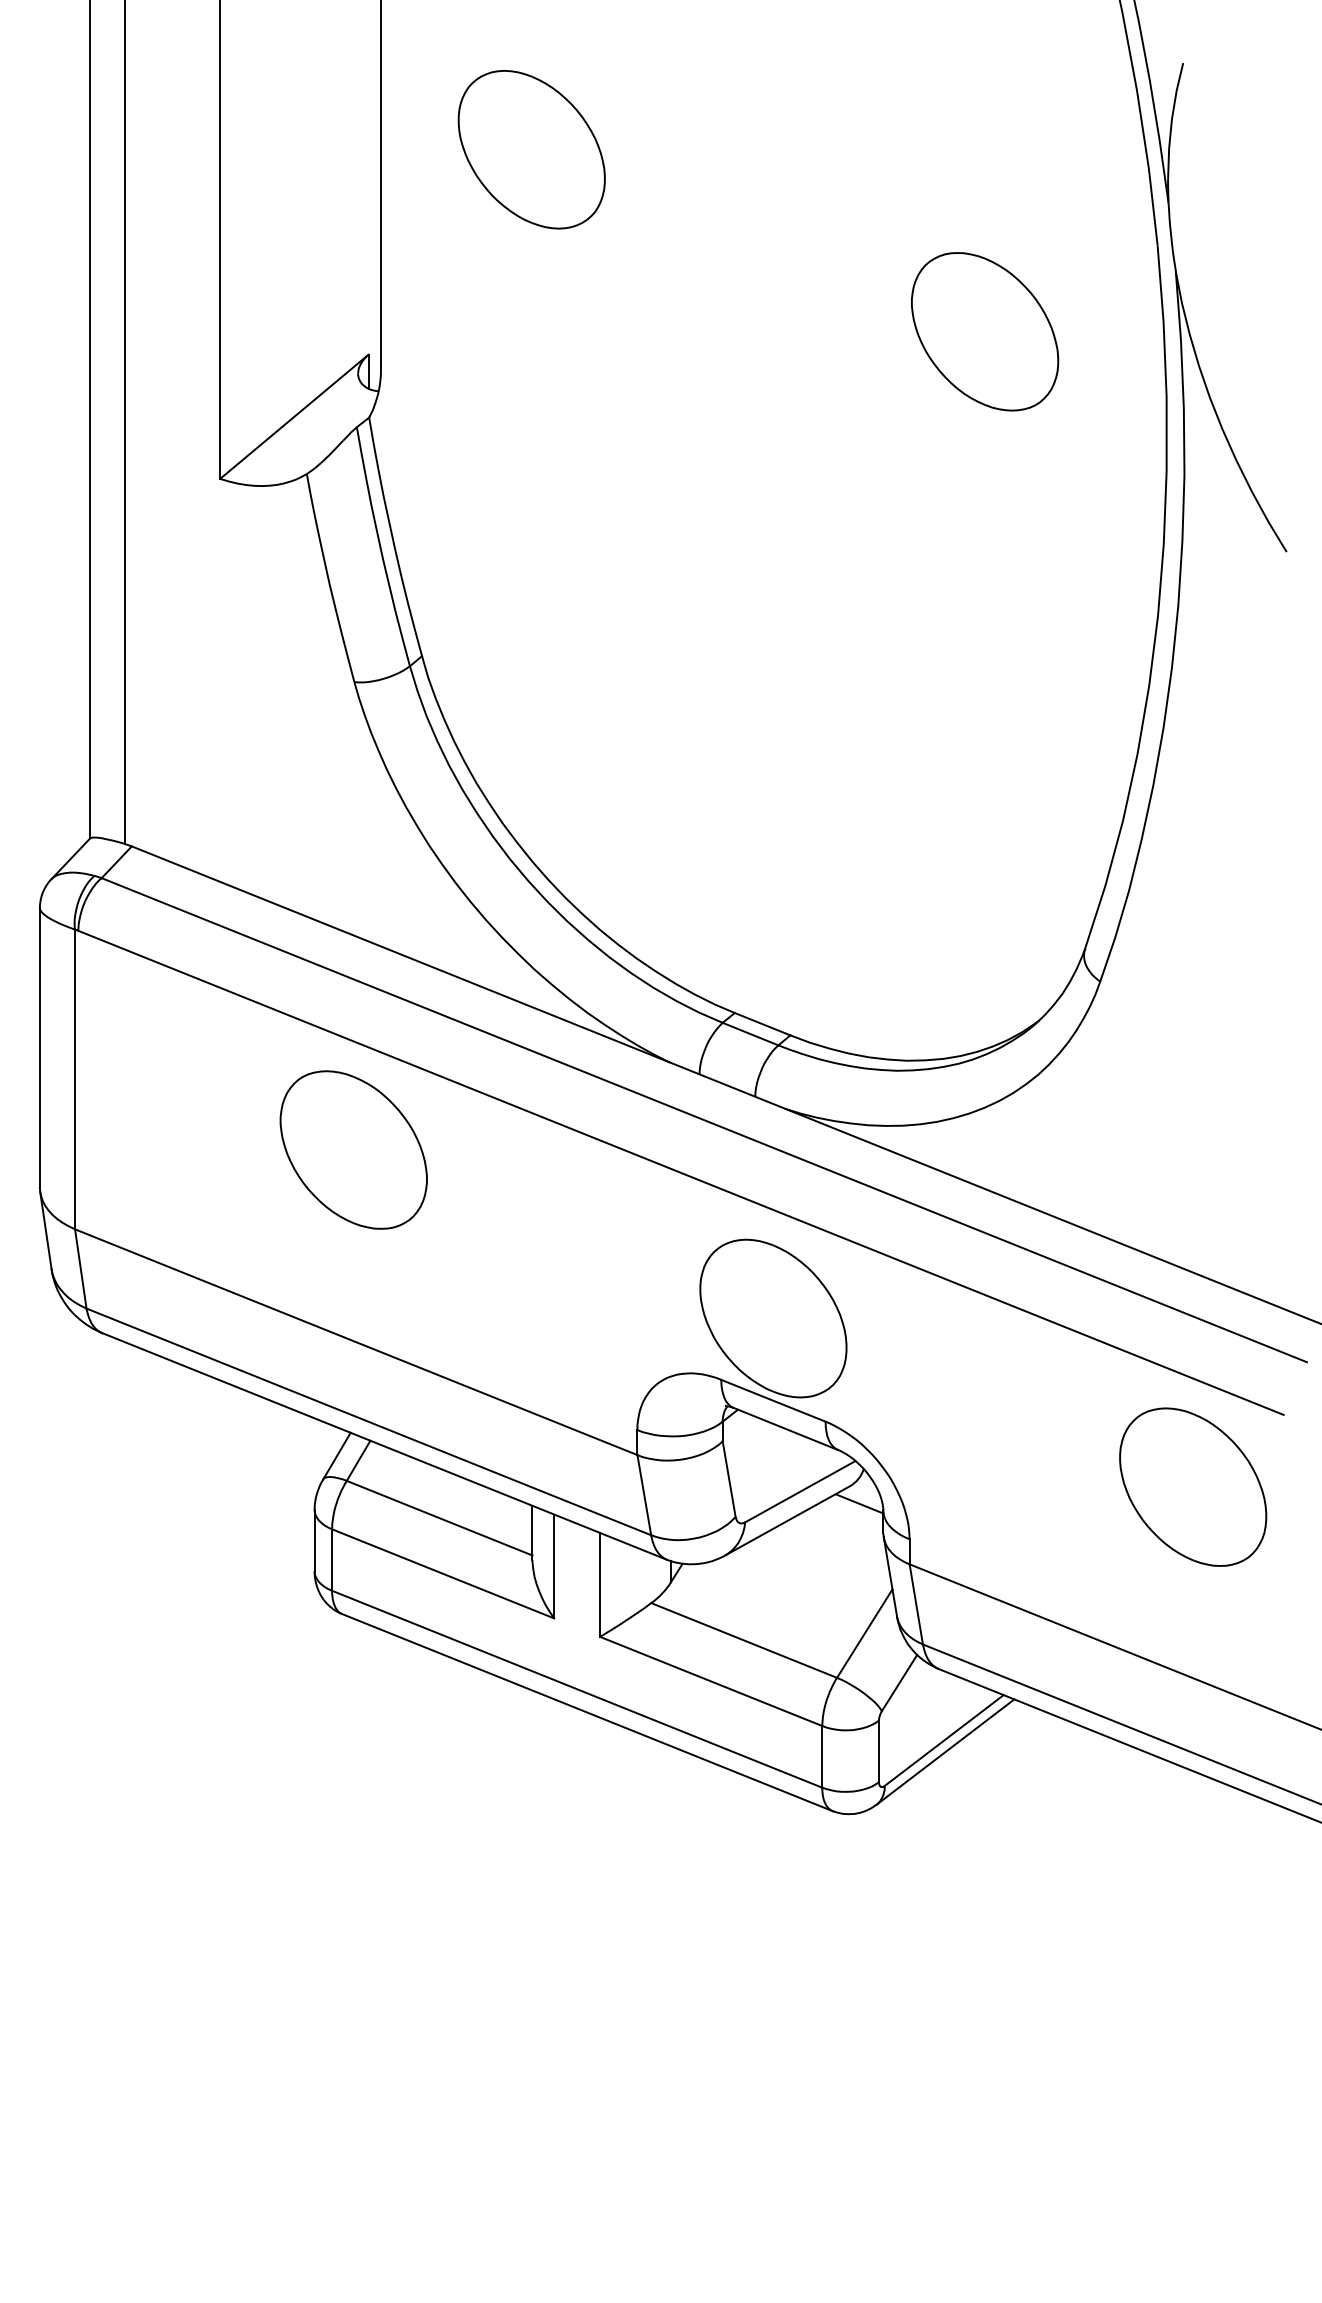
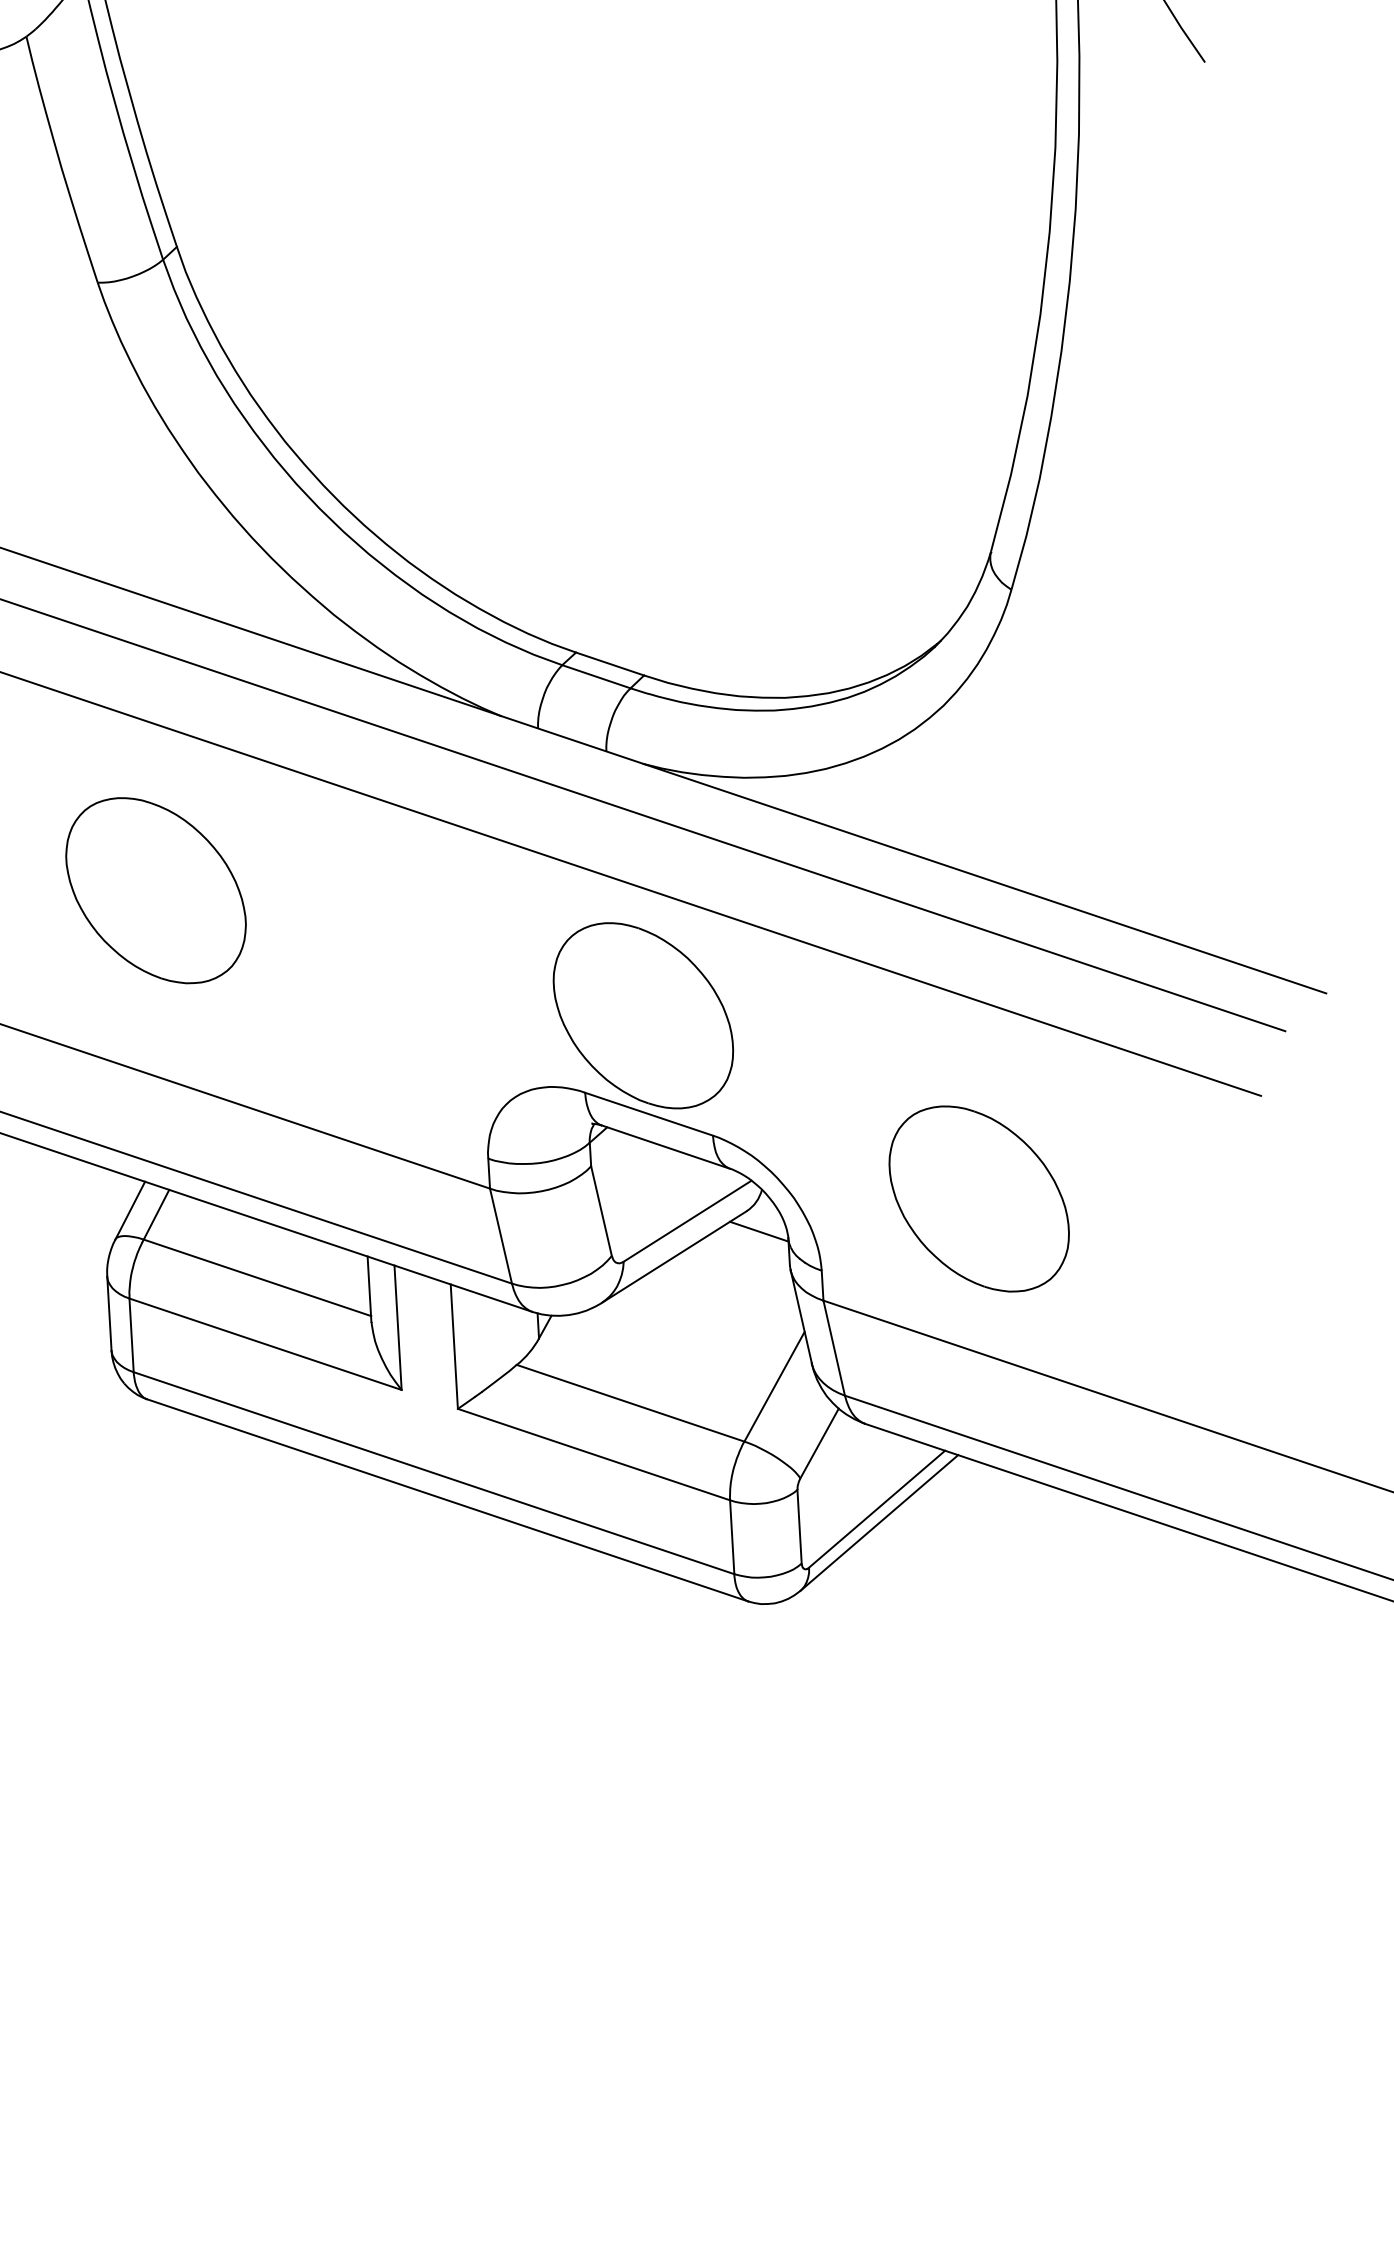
part: (353, 1149) -> (155, 890), moved
part: (1193, 1486) -> (979, 1198), moved

